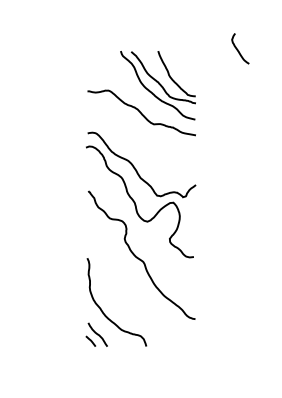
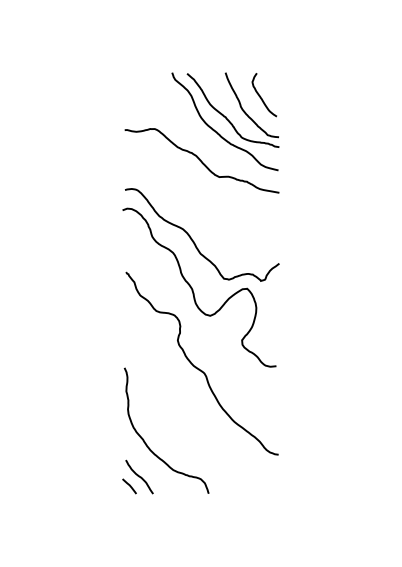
curve: (238, 49) -> (261, 96), moved

